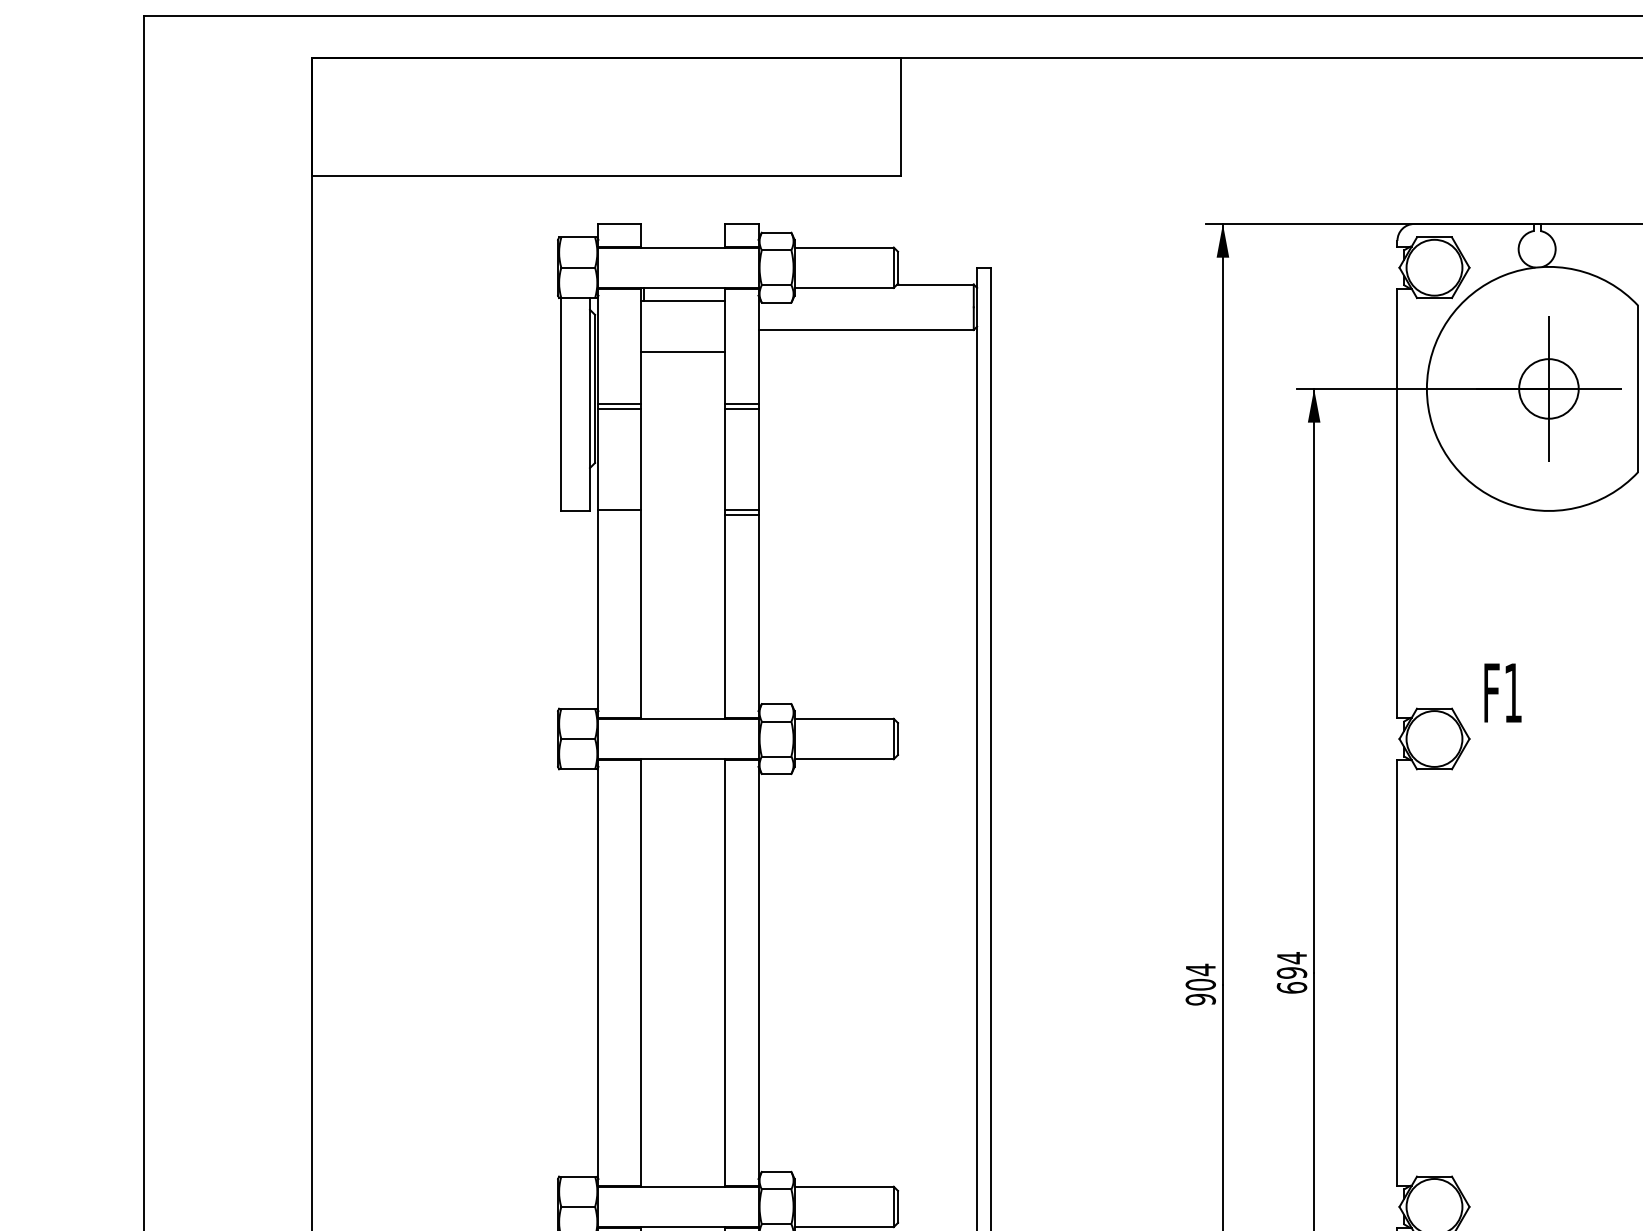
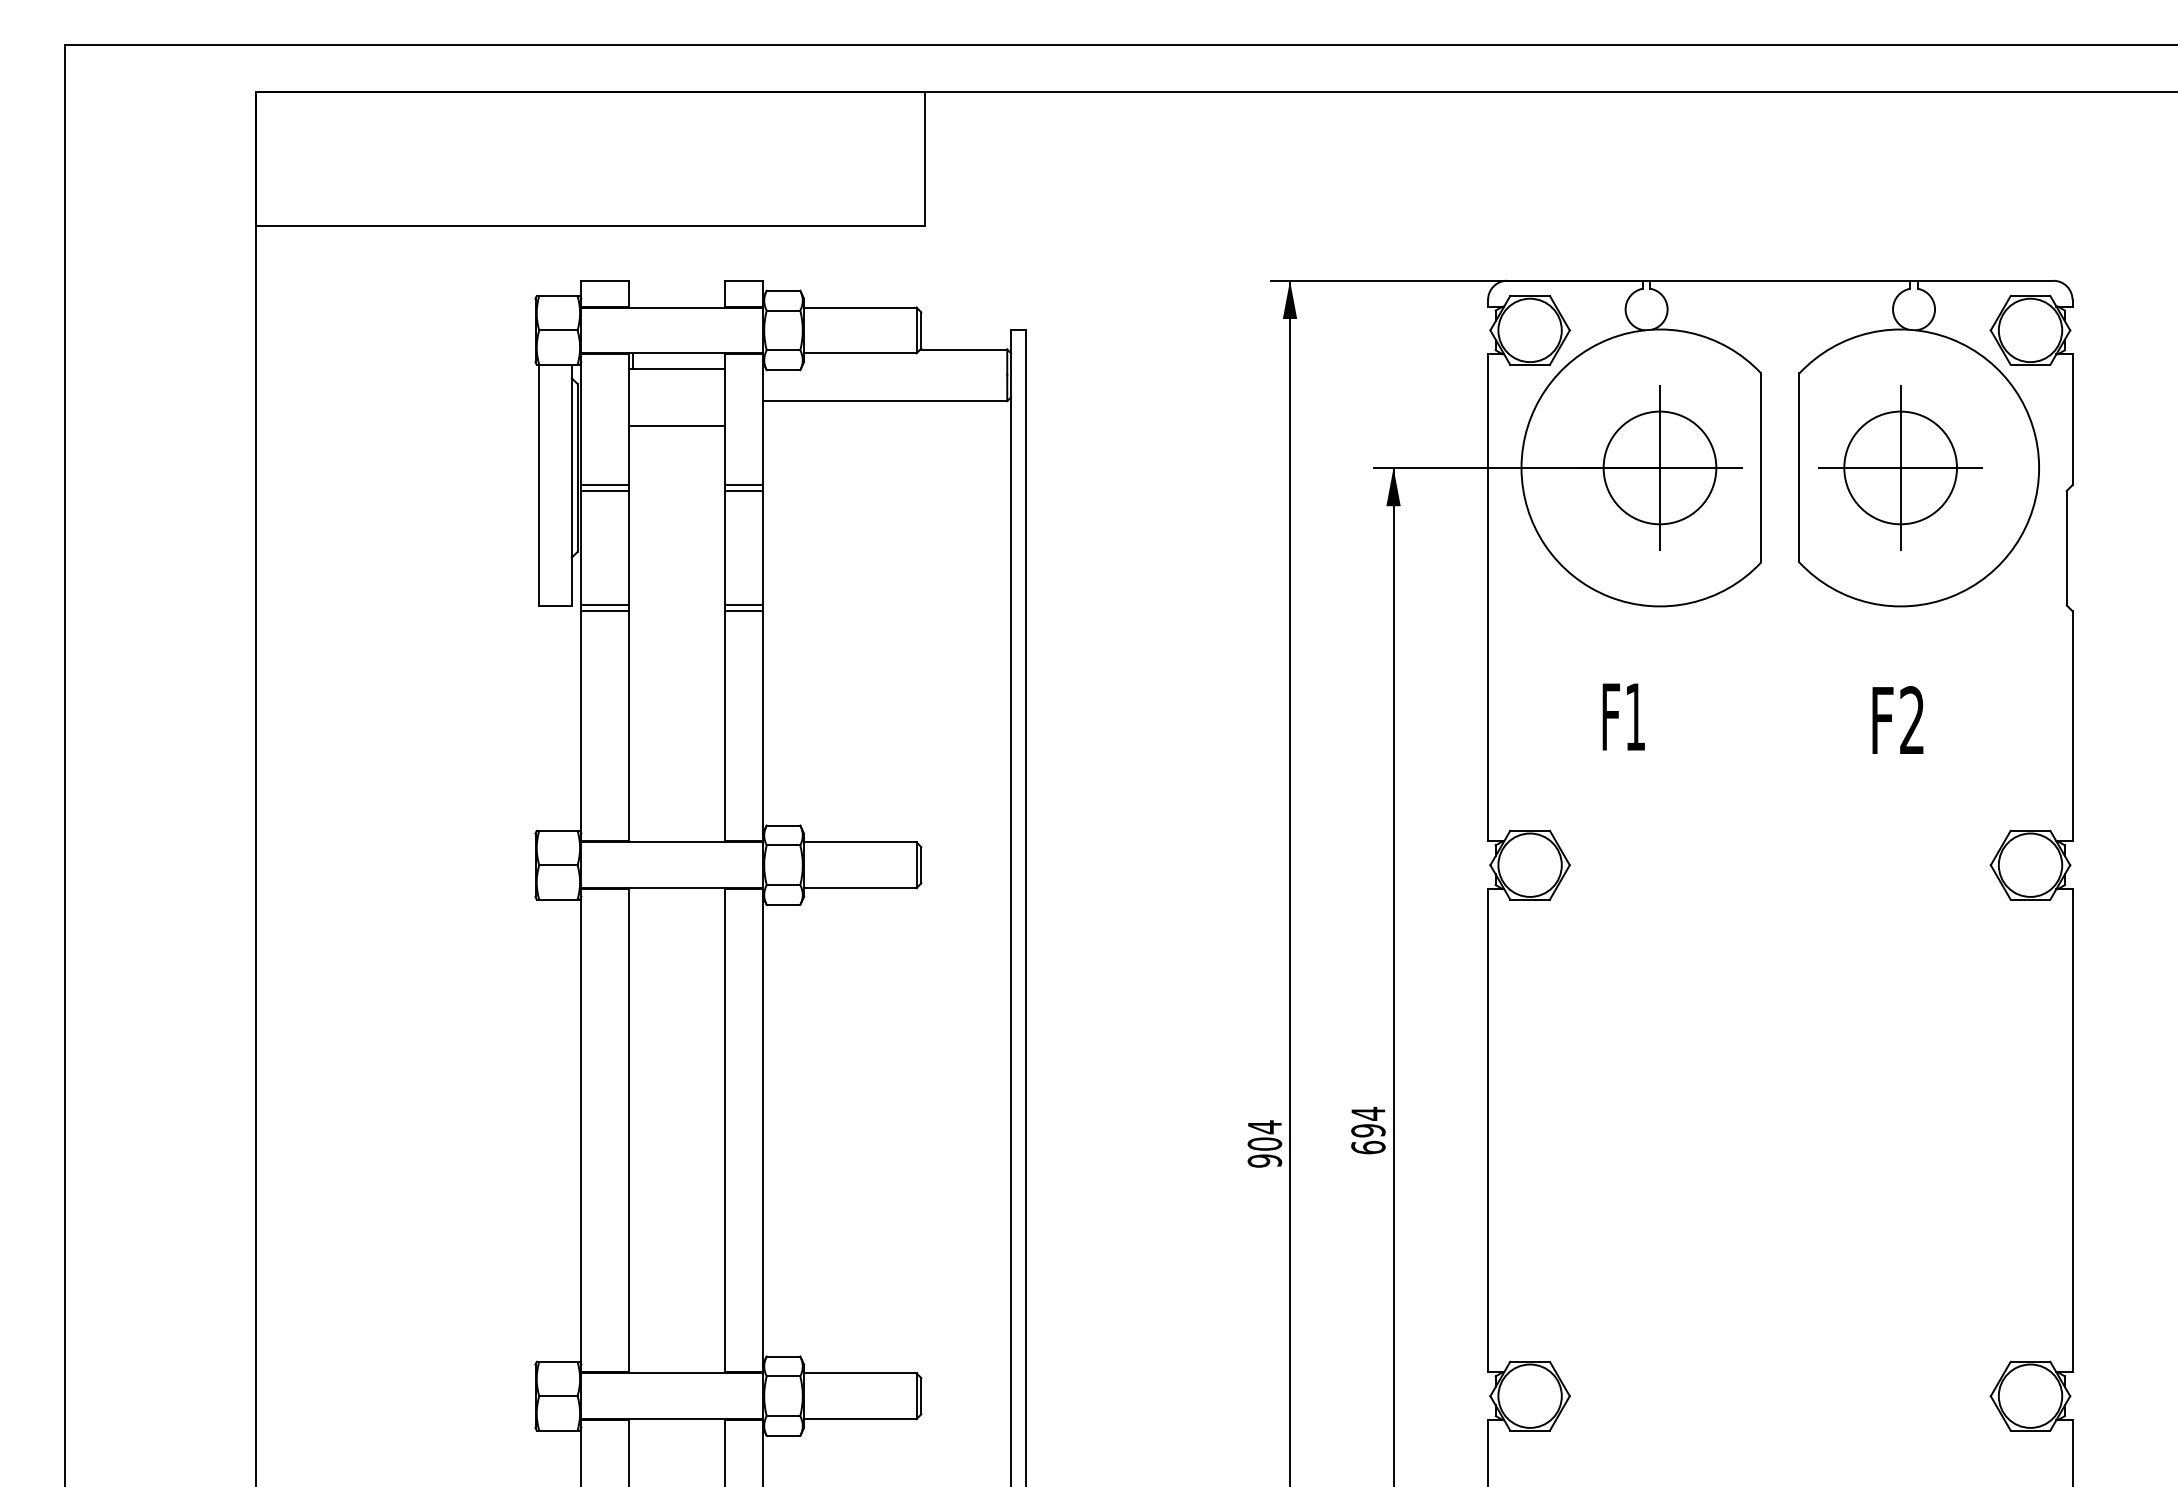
circle: (1548, 388) -> (1659, 467), size x1.67
line: (619, 515) -> (605, 611), added
text: (1502, 692) -> (1623, 716), moved

